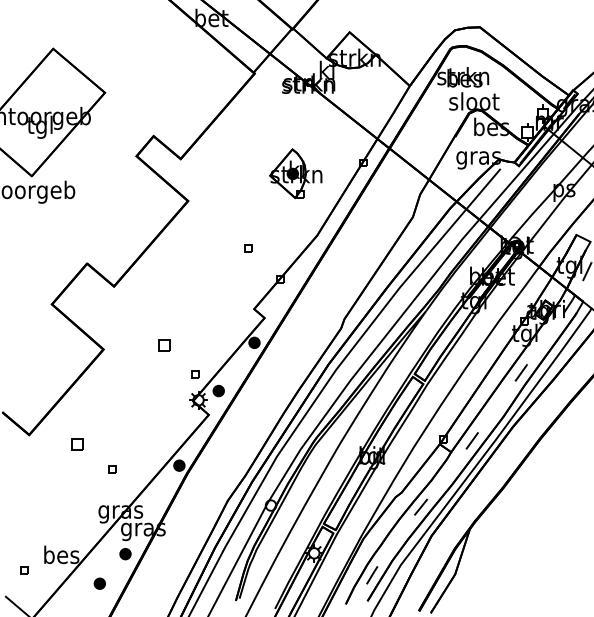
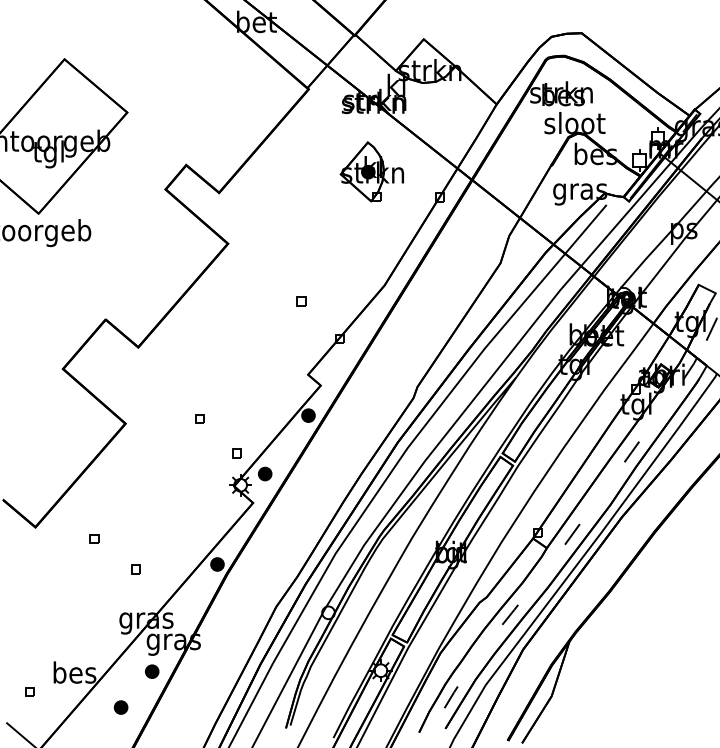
part: (295, 173) -> (371, 171), moved
part: (165, 345) -> (200, 418), size x0.62
part: (78, 444) -> (95, 538), size x0.62

